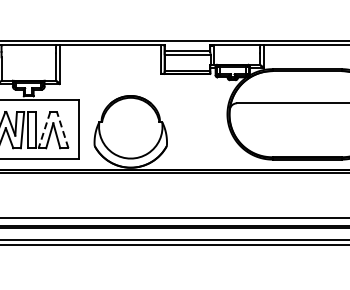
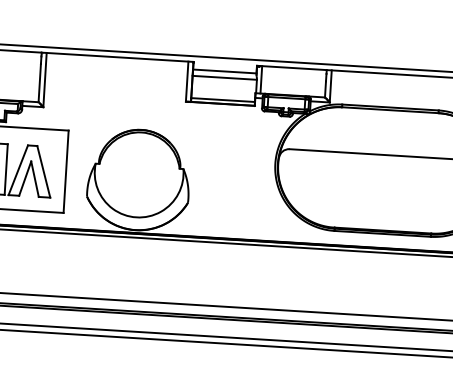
line: (62, 129) -> (43, 170), dashed -> solid
line: (44, 130) -> (18, 170), dashed -> solid

